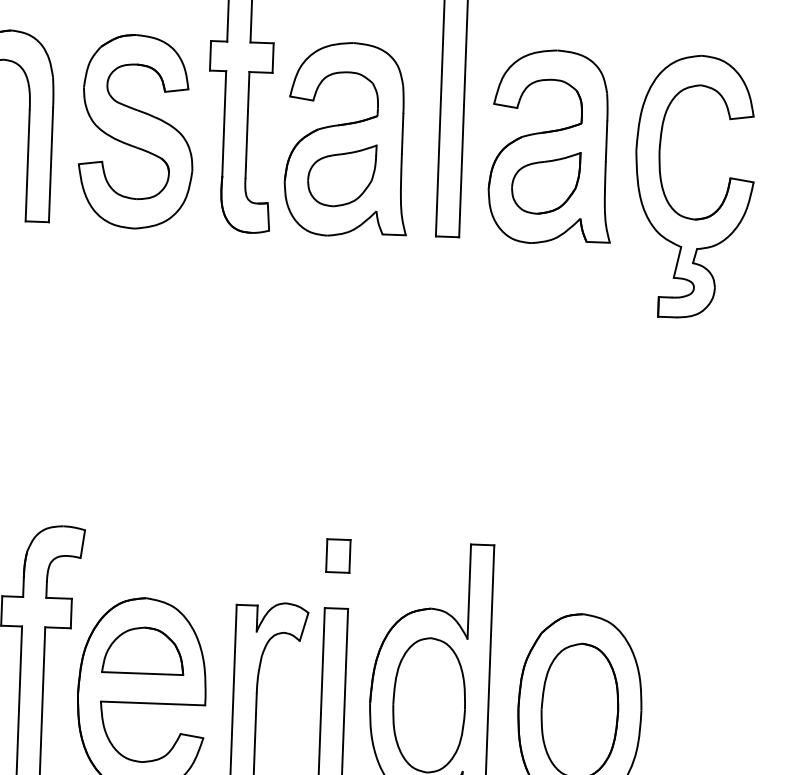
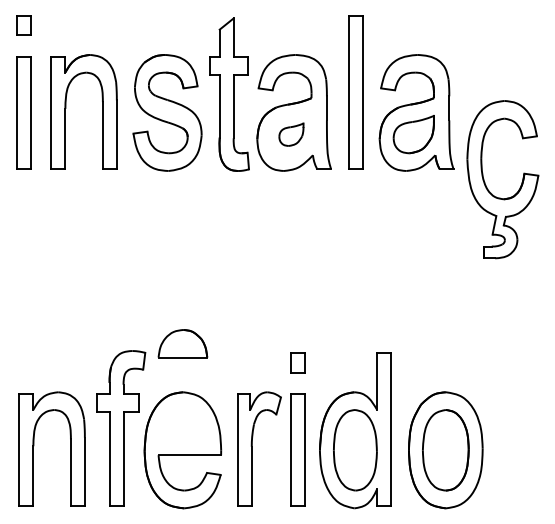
part: (342, 175) -> (291, 134), size x0.6
part: (672, 205) -> (490, 191), moved
part: (142, 650) -> (182, 343), moved

